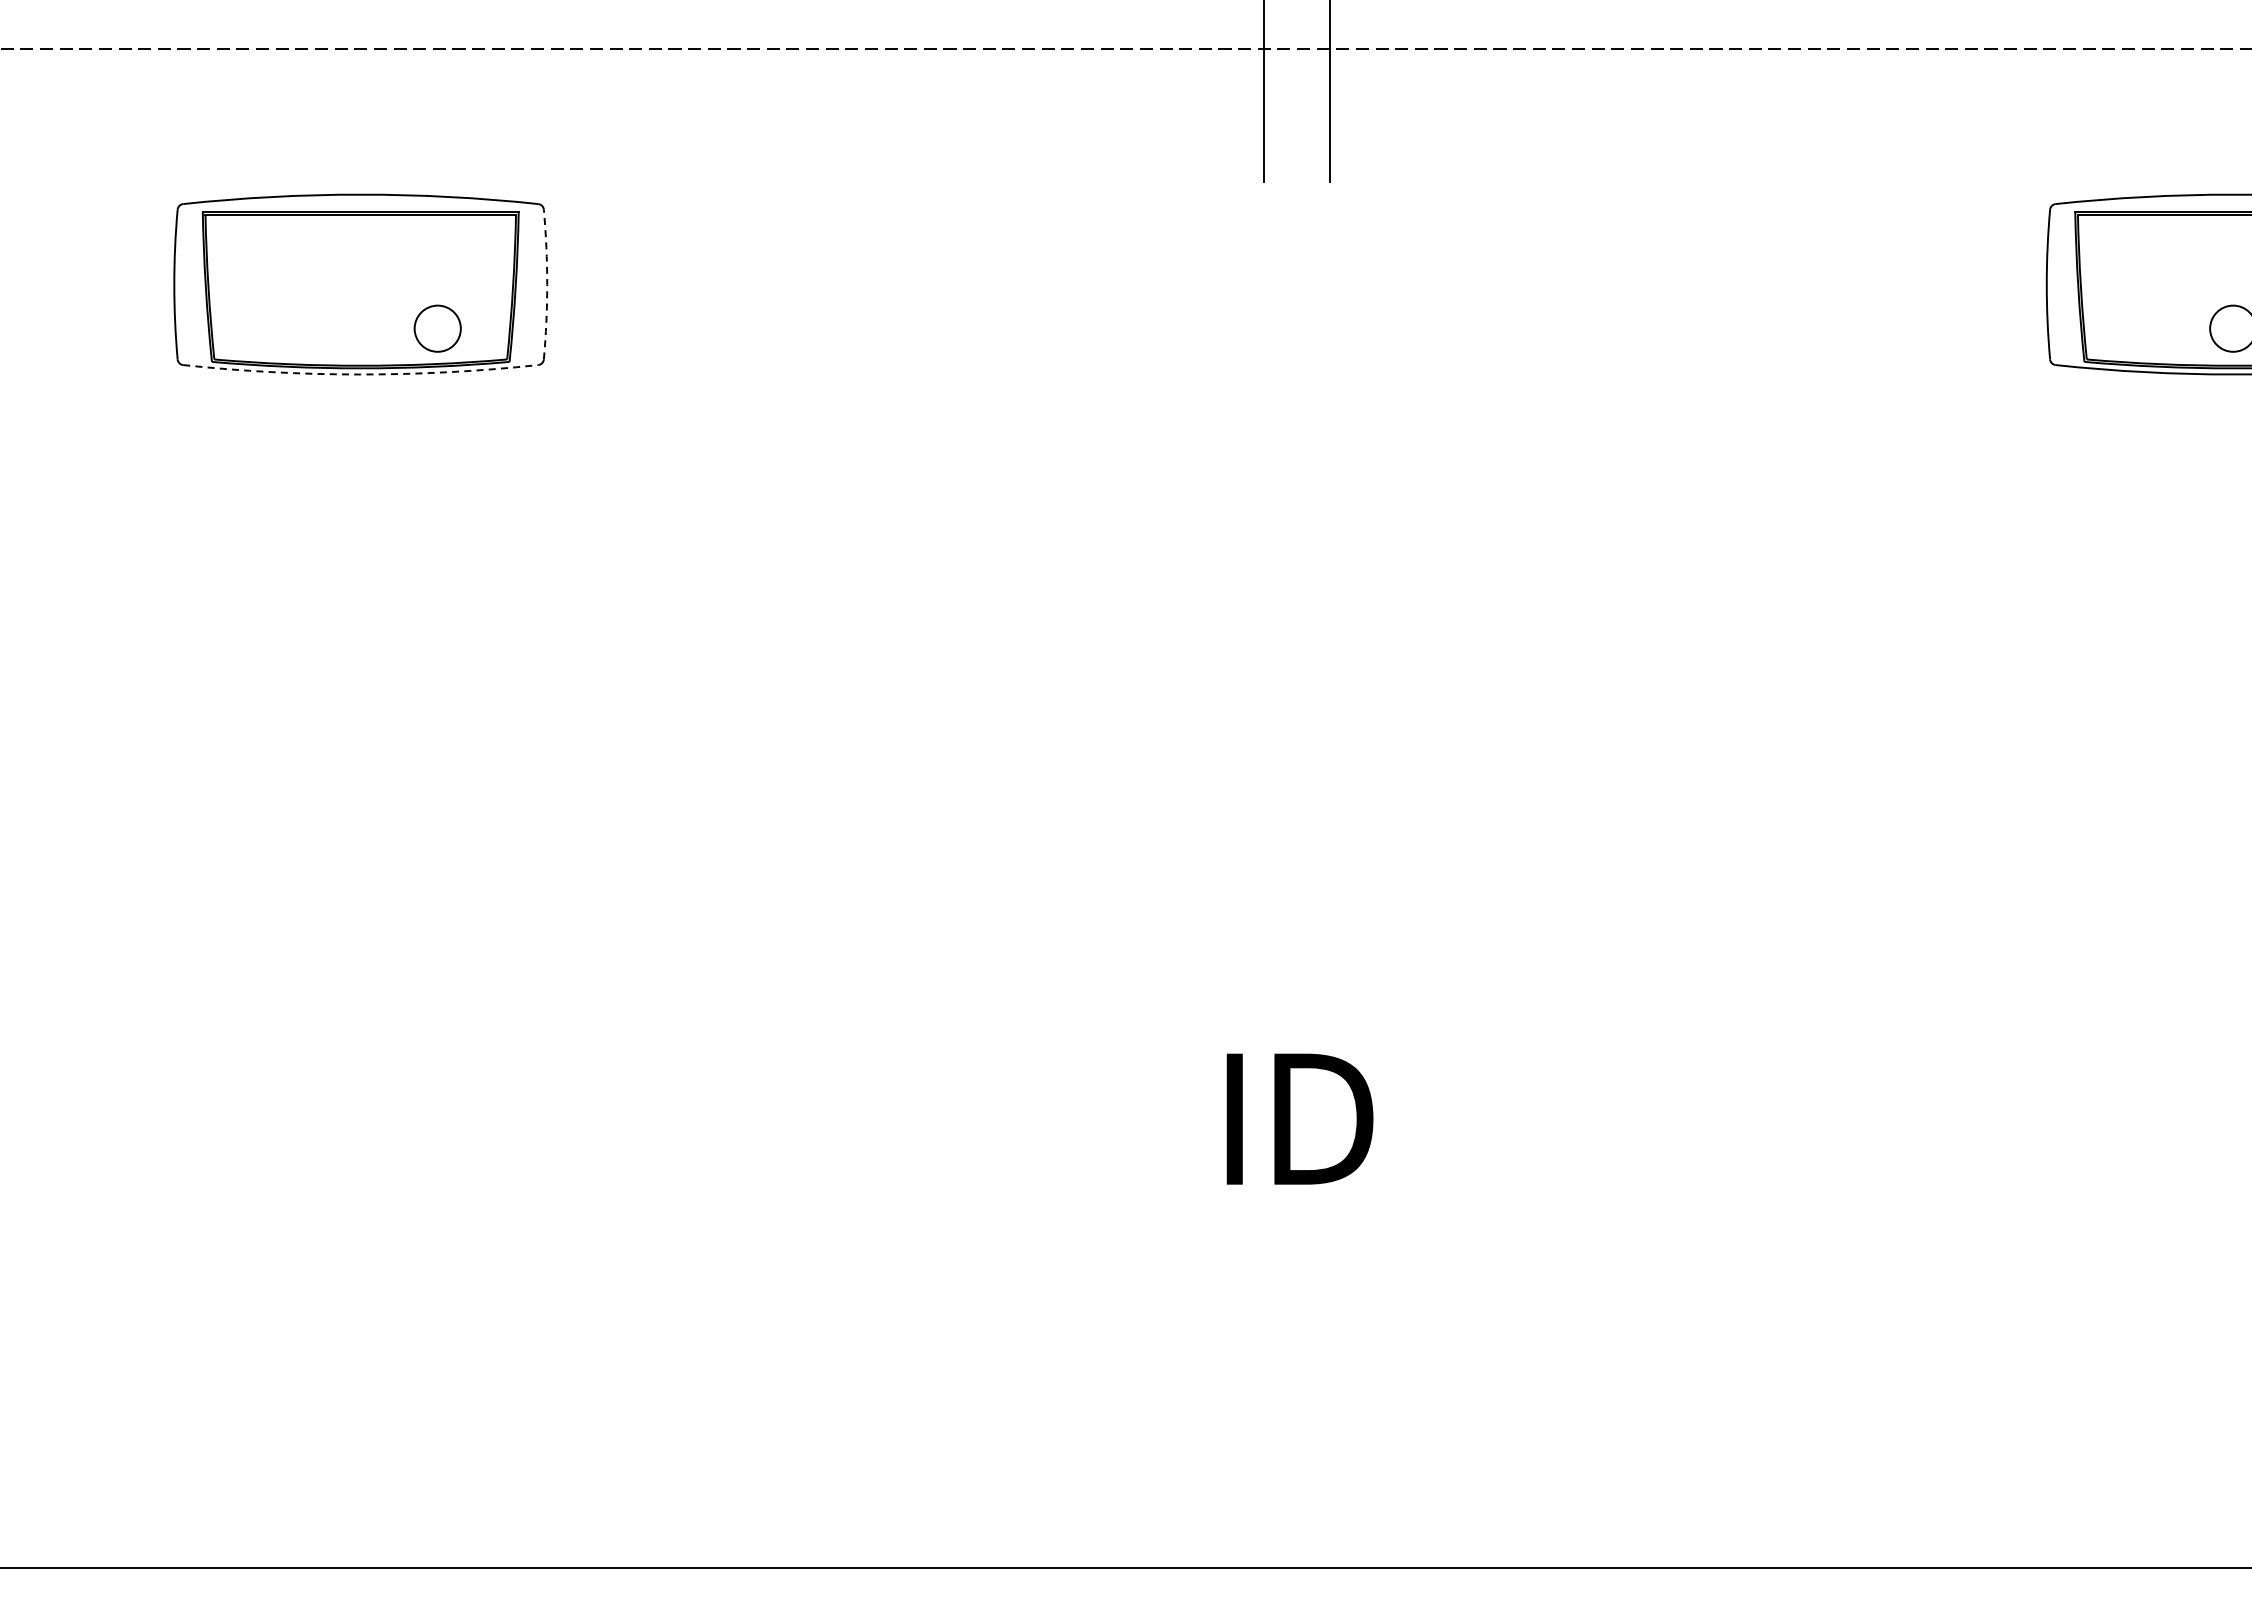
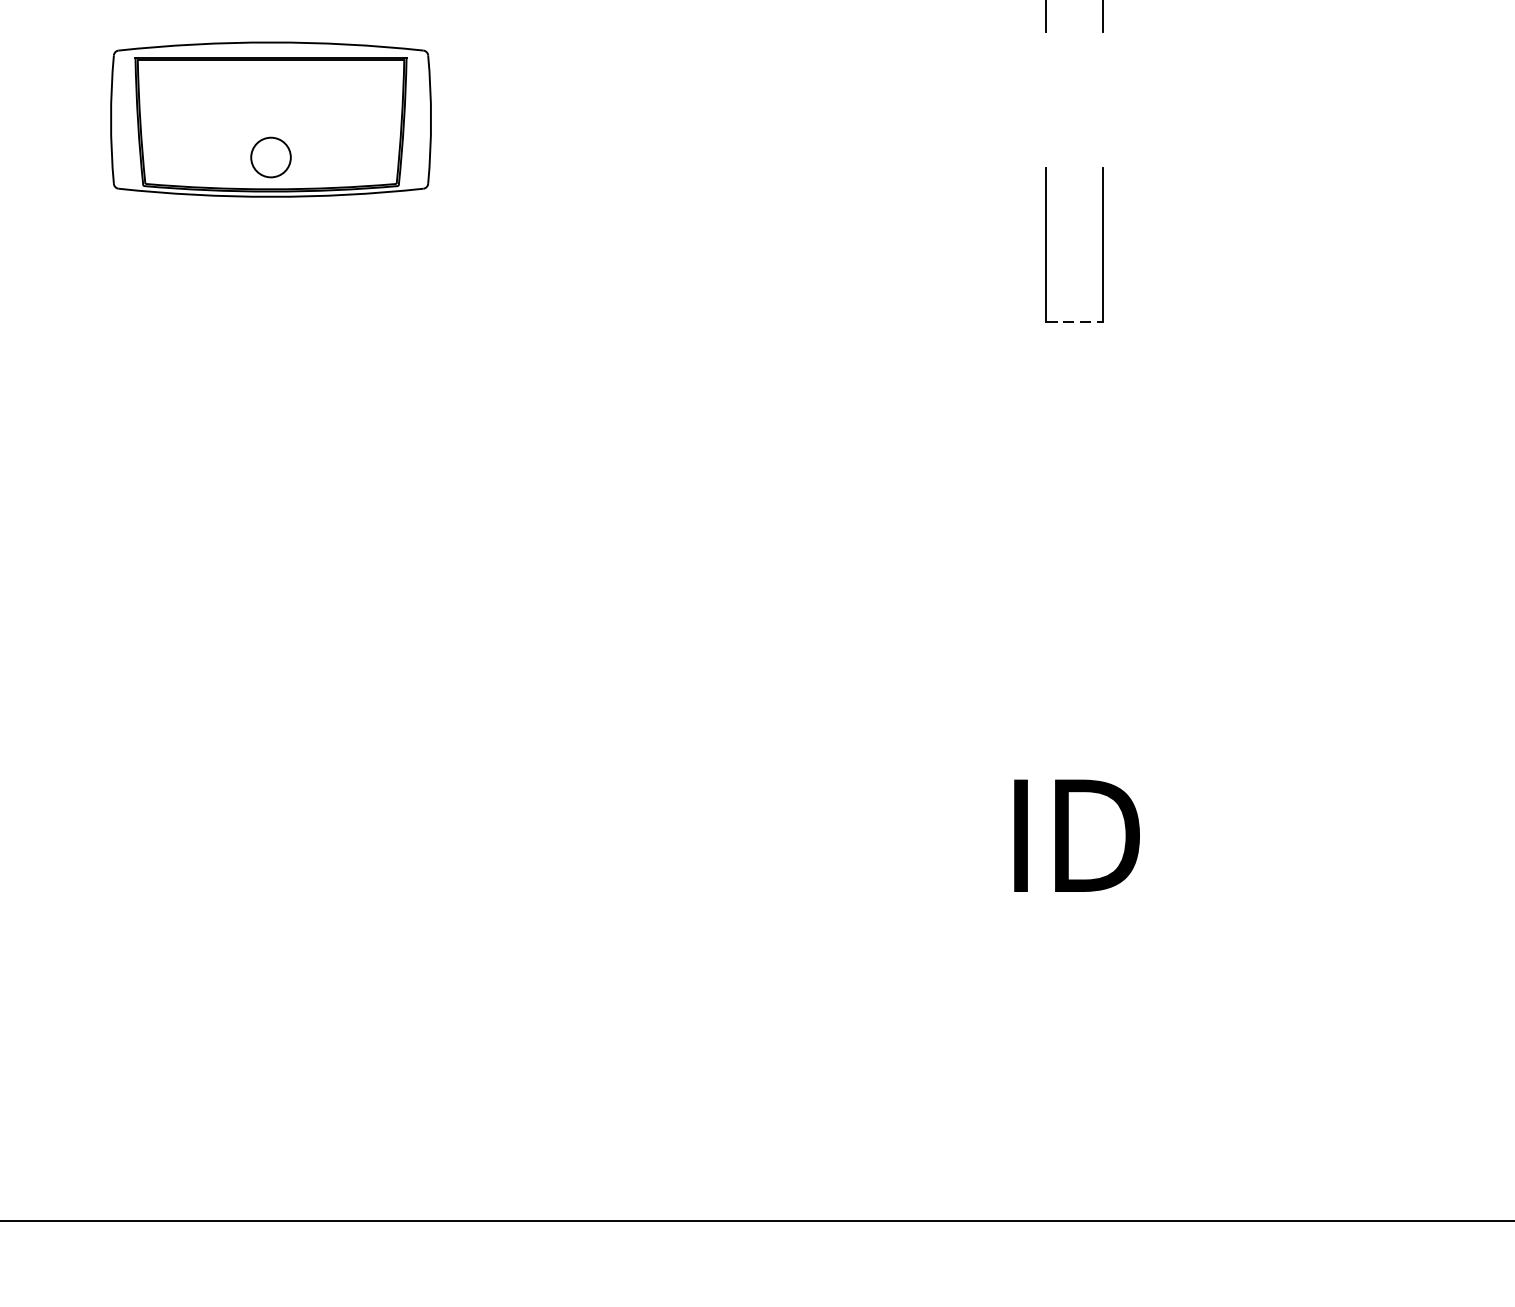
arc: (547, 284) -> (431, 119), dashed -> solid
circle: (437, 328) -> (270, 157), moved
arc: (360, 374) -> (270, 196), dashed -> solid
part: (1264, 430) -> (1046, 244), added

